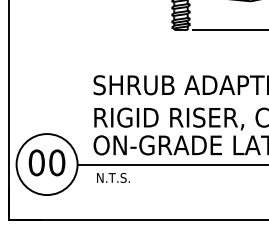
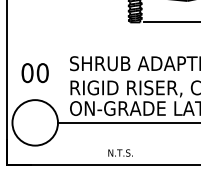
text: (46, 162) -> (34, 72), moved
text: (113, 177) -> (120, 152), moved

